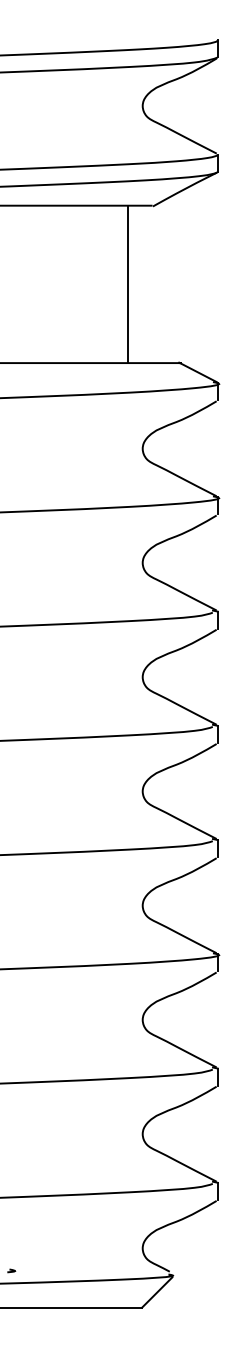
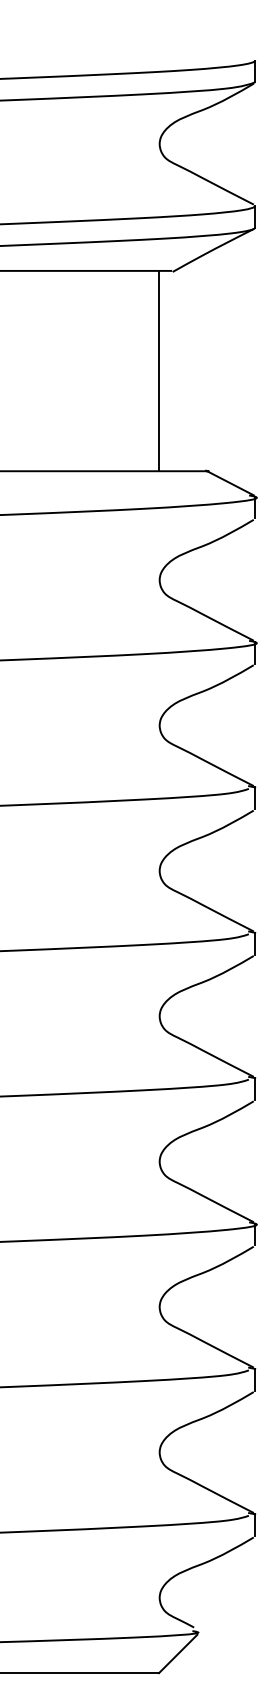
line: (128, 284) -> (159, 371), moved

